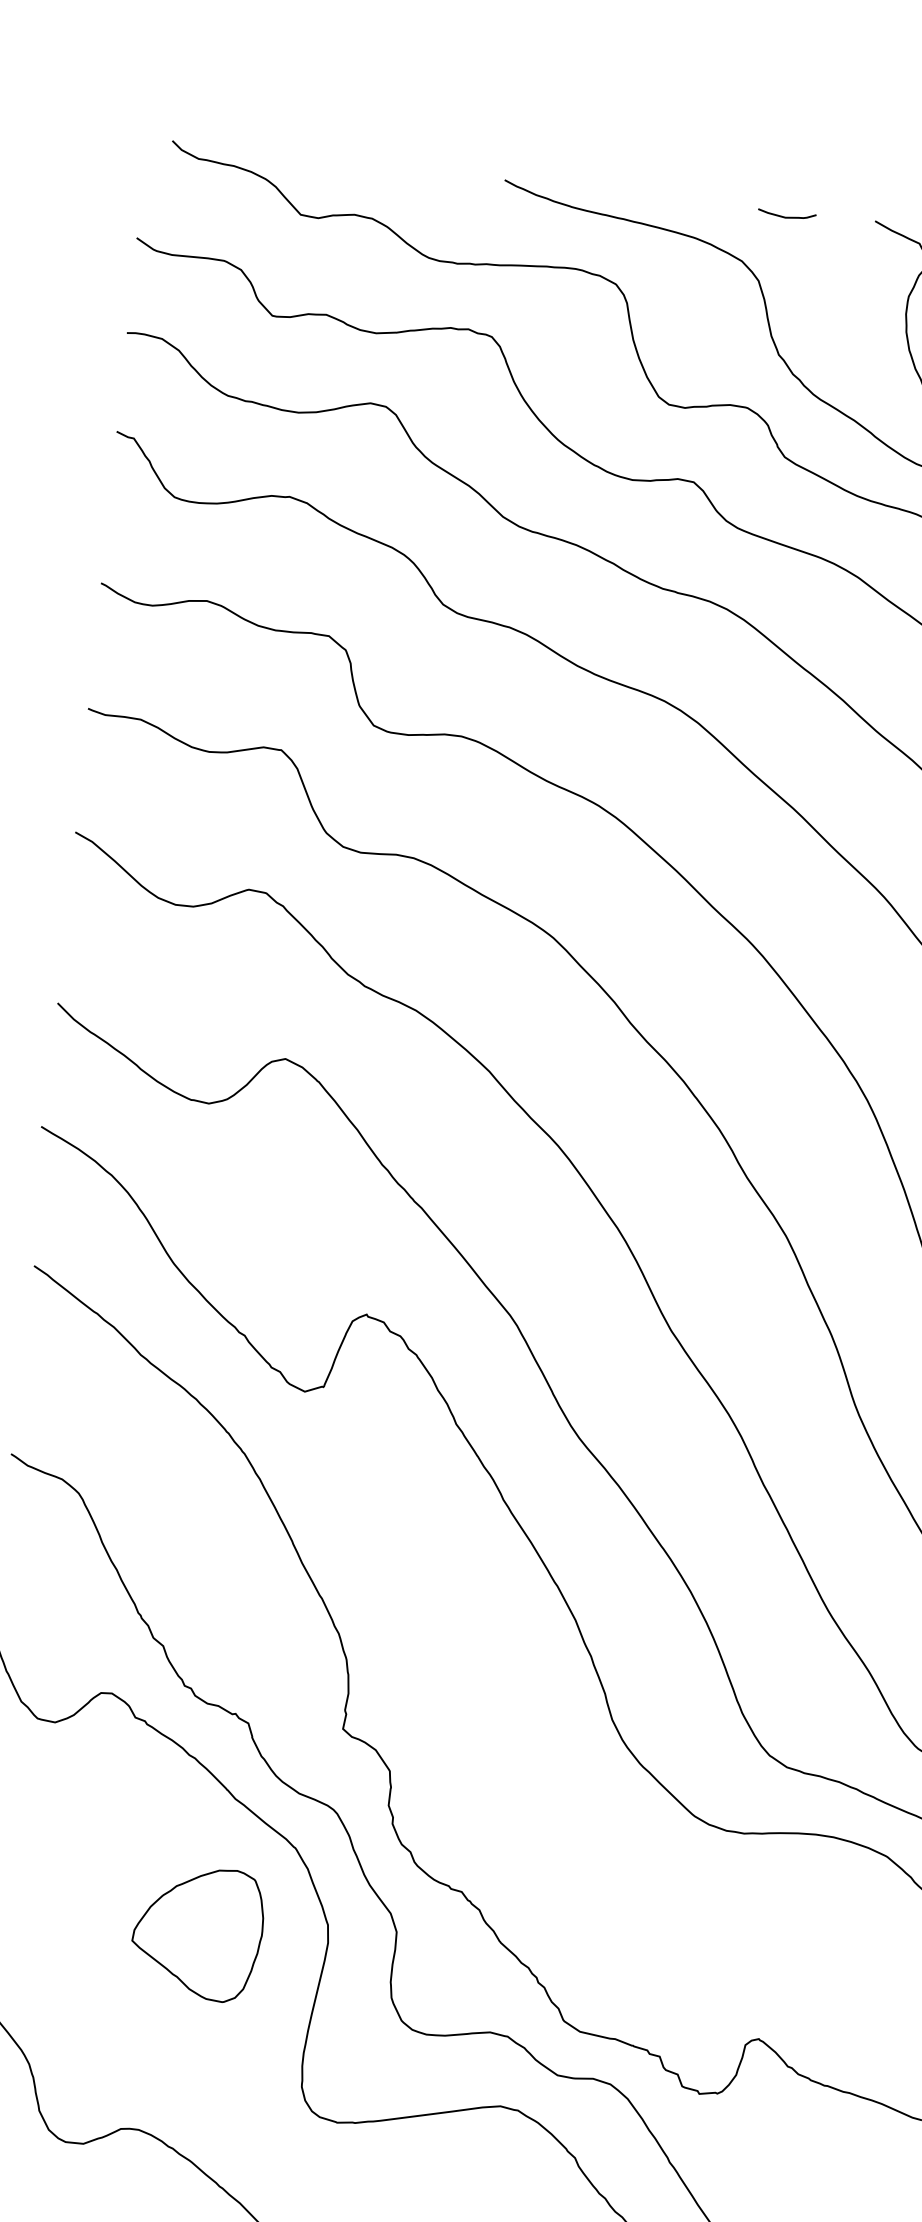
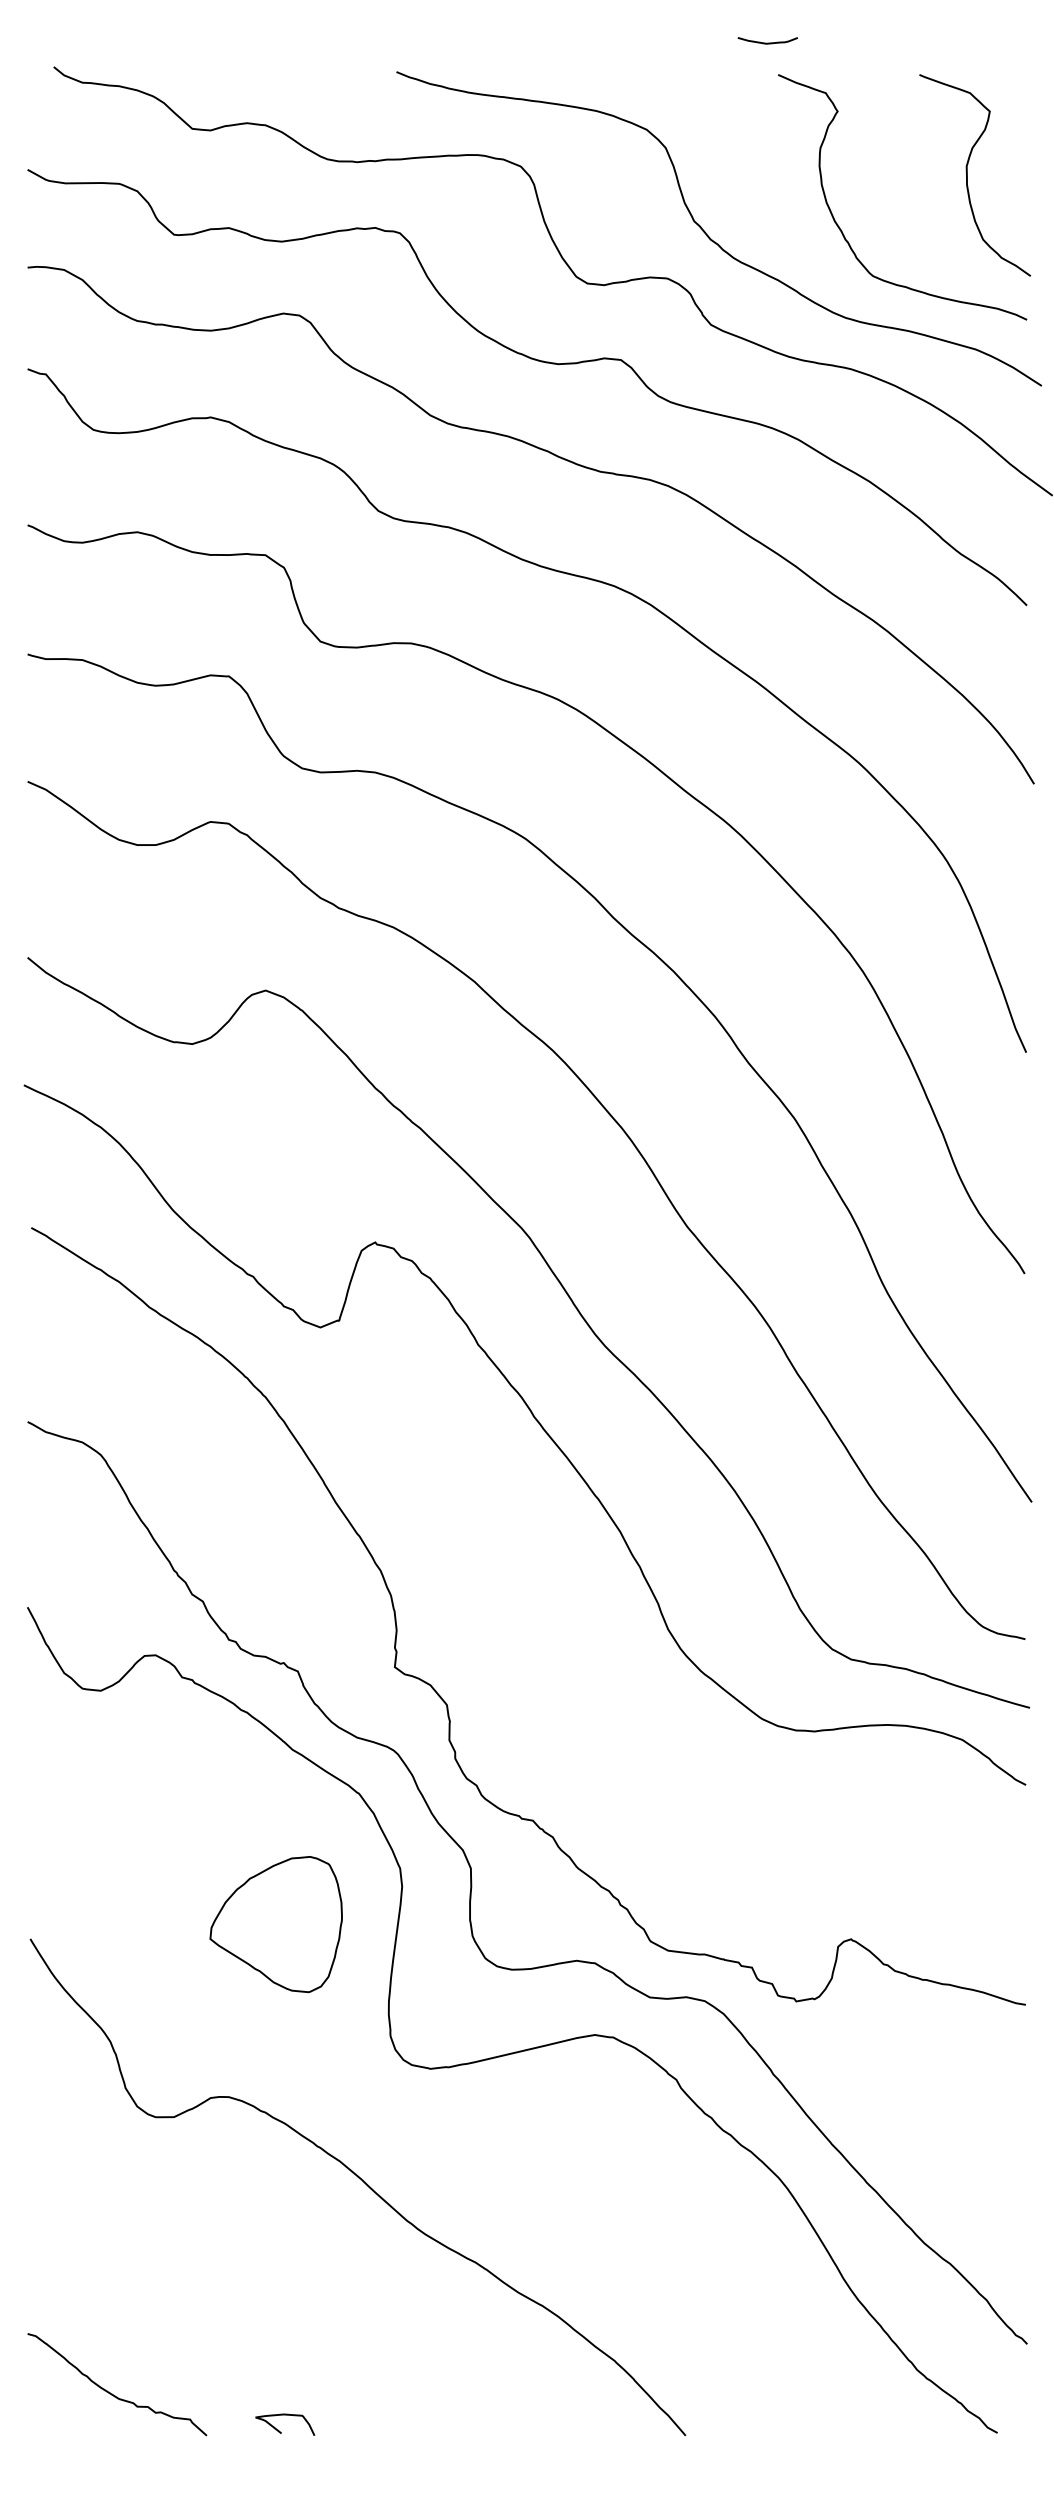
curve: (786, 216) -> (767, 42), moved
part: (196, 1933) -> (275, 1924), moved

